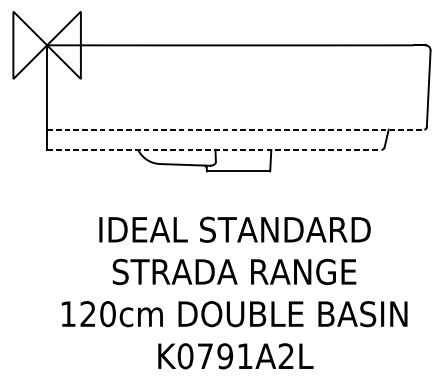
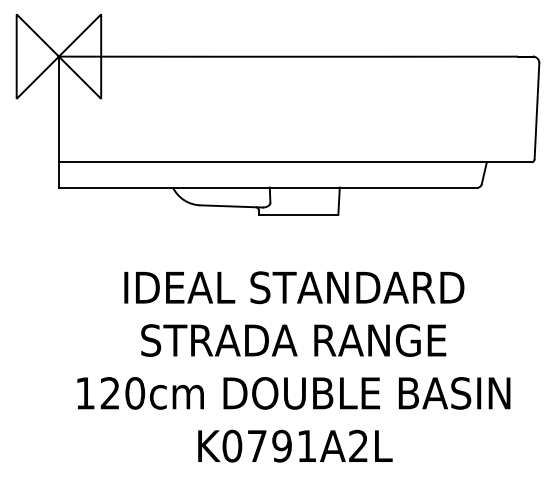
line: (235, 129) -> (295, 162), dashed -> solid
line: (214, 149) -> (268, 187), dashed -> solid

